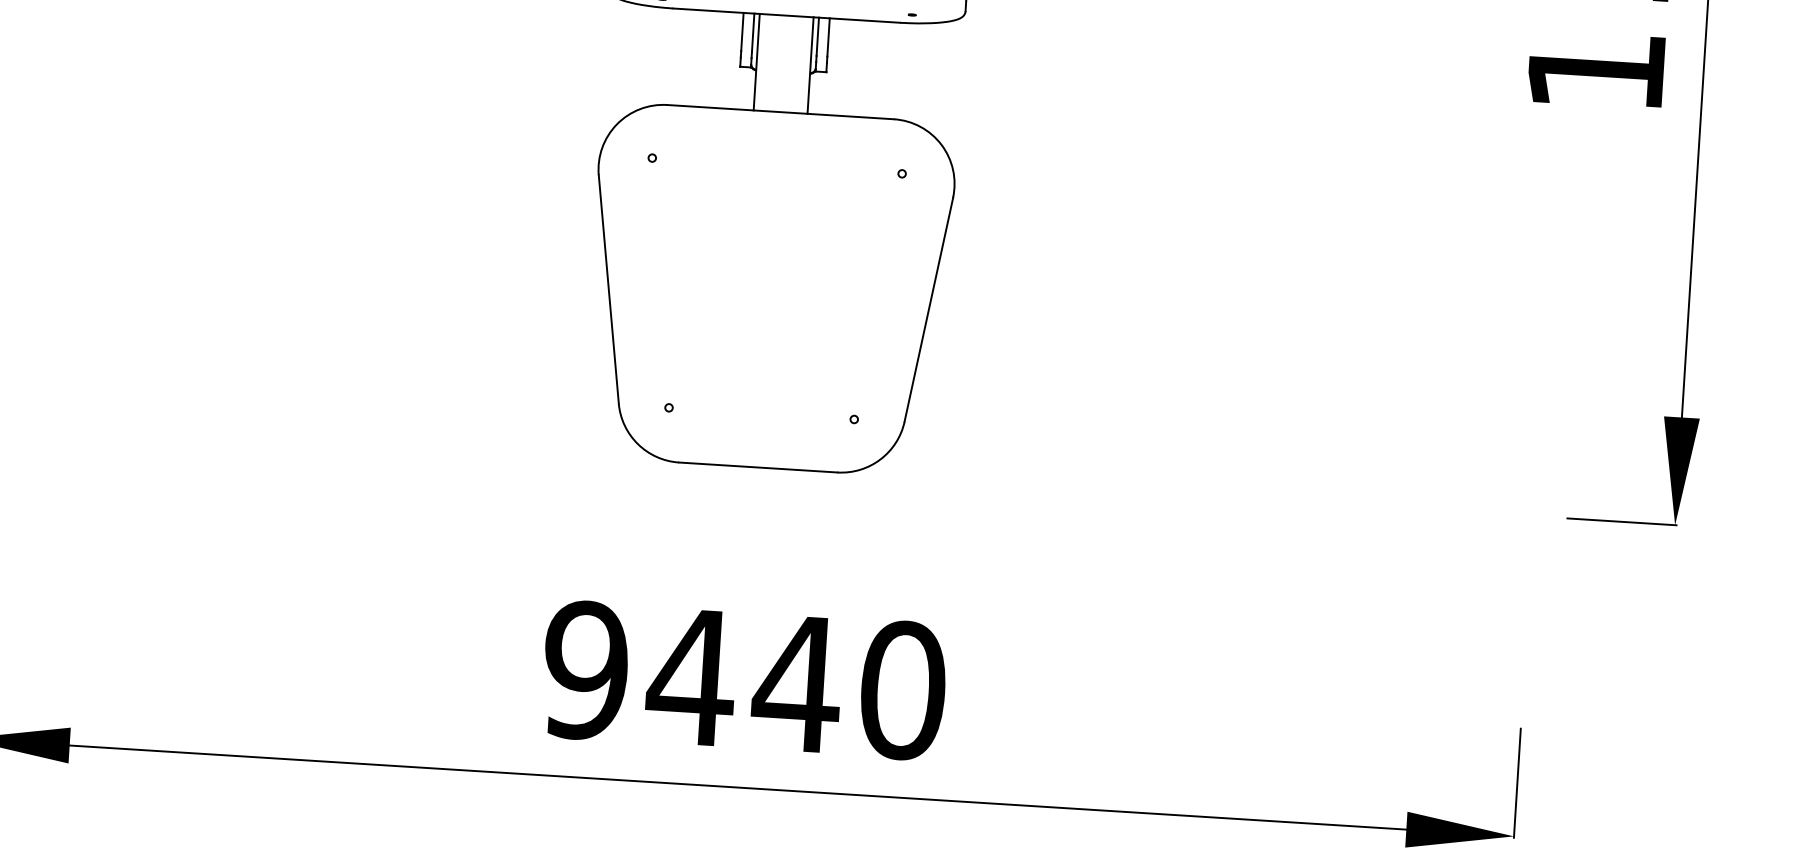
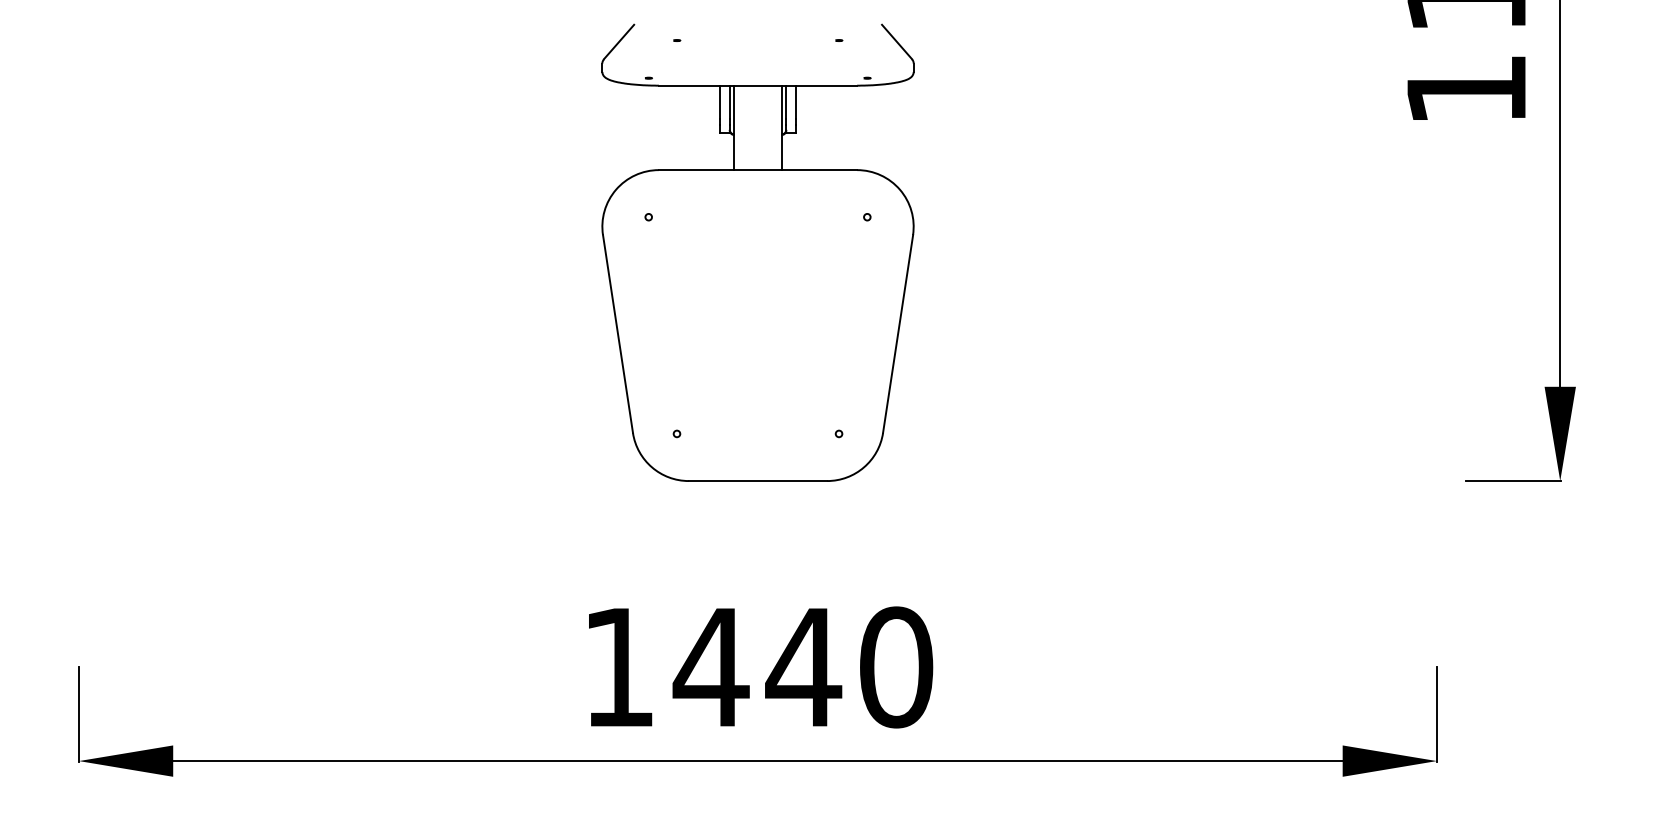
text: (585, 670) -> (618, 667), 9440 -> 1440

